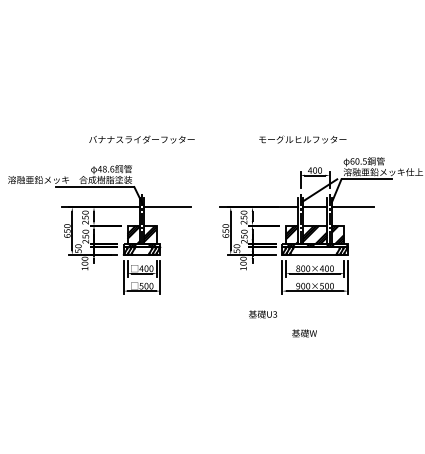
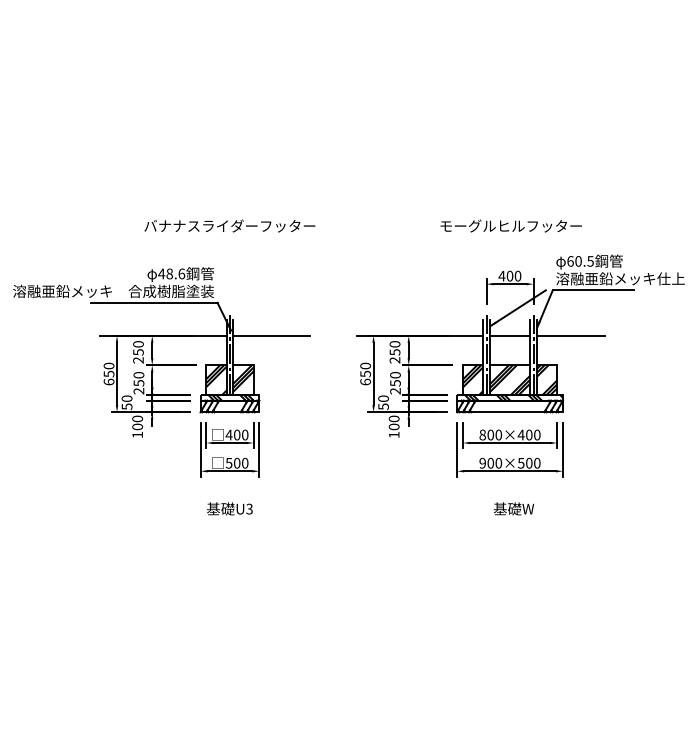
text: (302, 139) -> (510, 225), moved
text: (262, 314) -> (229, 509), moved
text: (304, 333) -> (513, 509), moved

